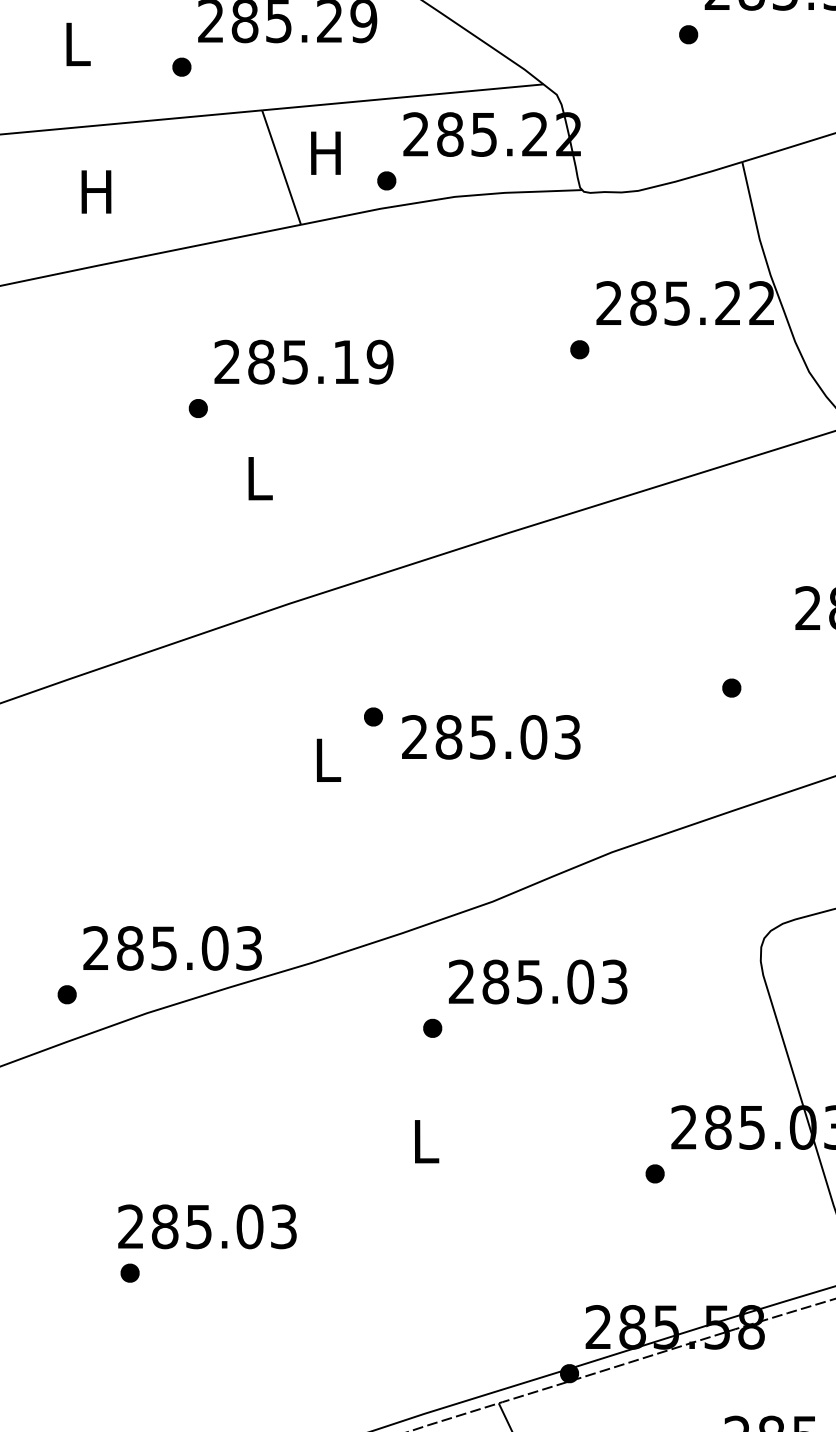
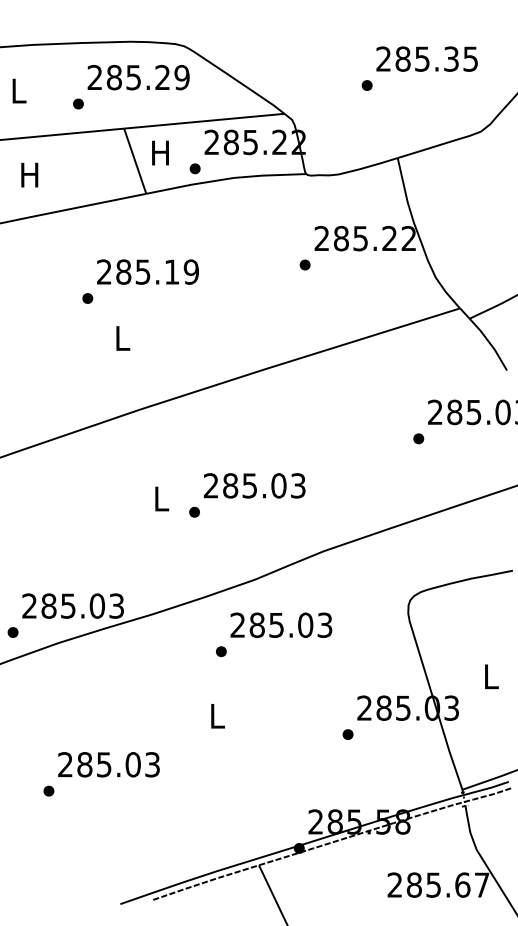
part: (731, 687) -> (418, 438), moved
part: (373, 715) -> (194, 511), moved
text: (206, 1226) -> (108, 764), moved

